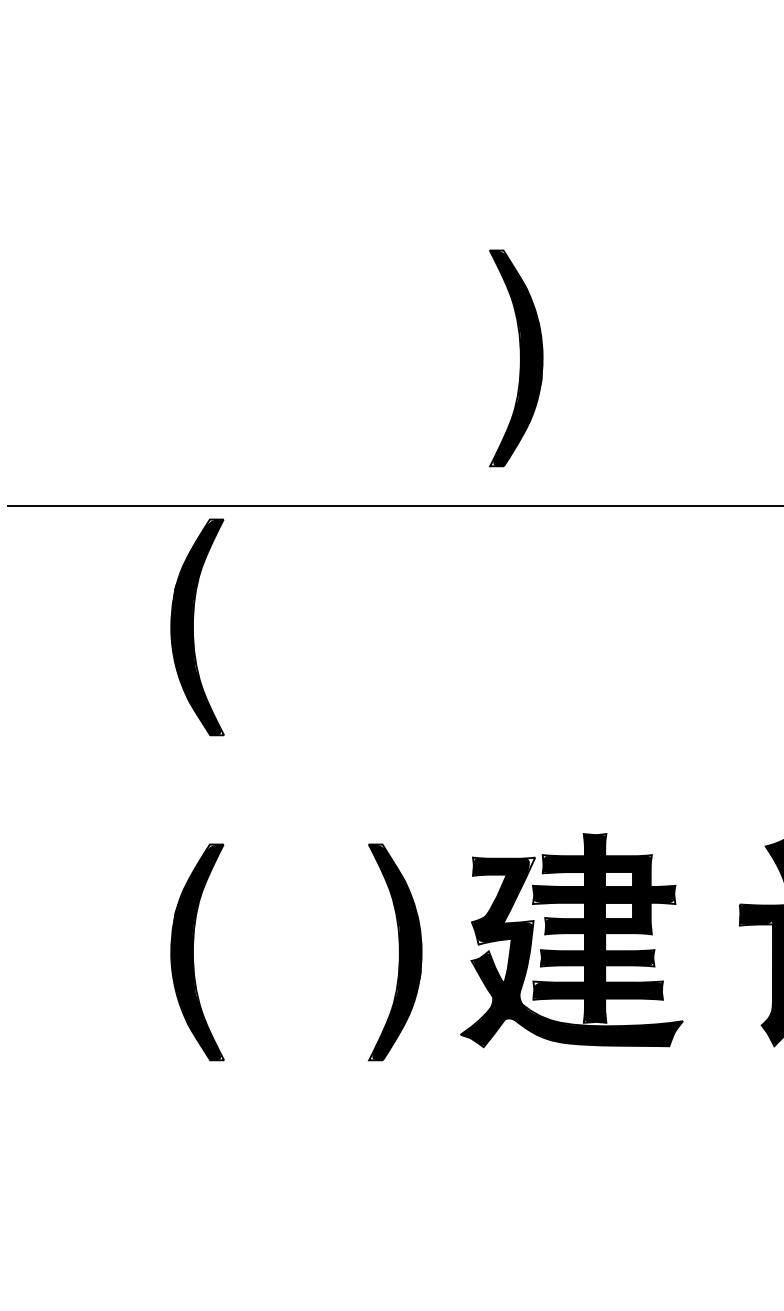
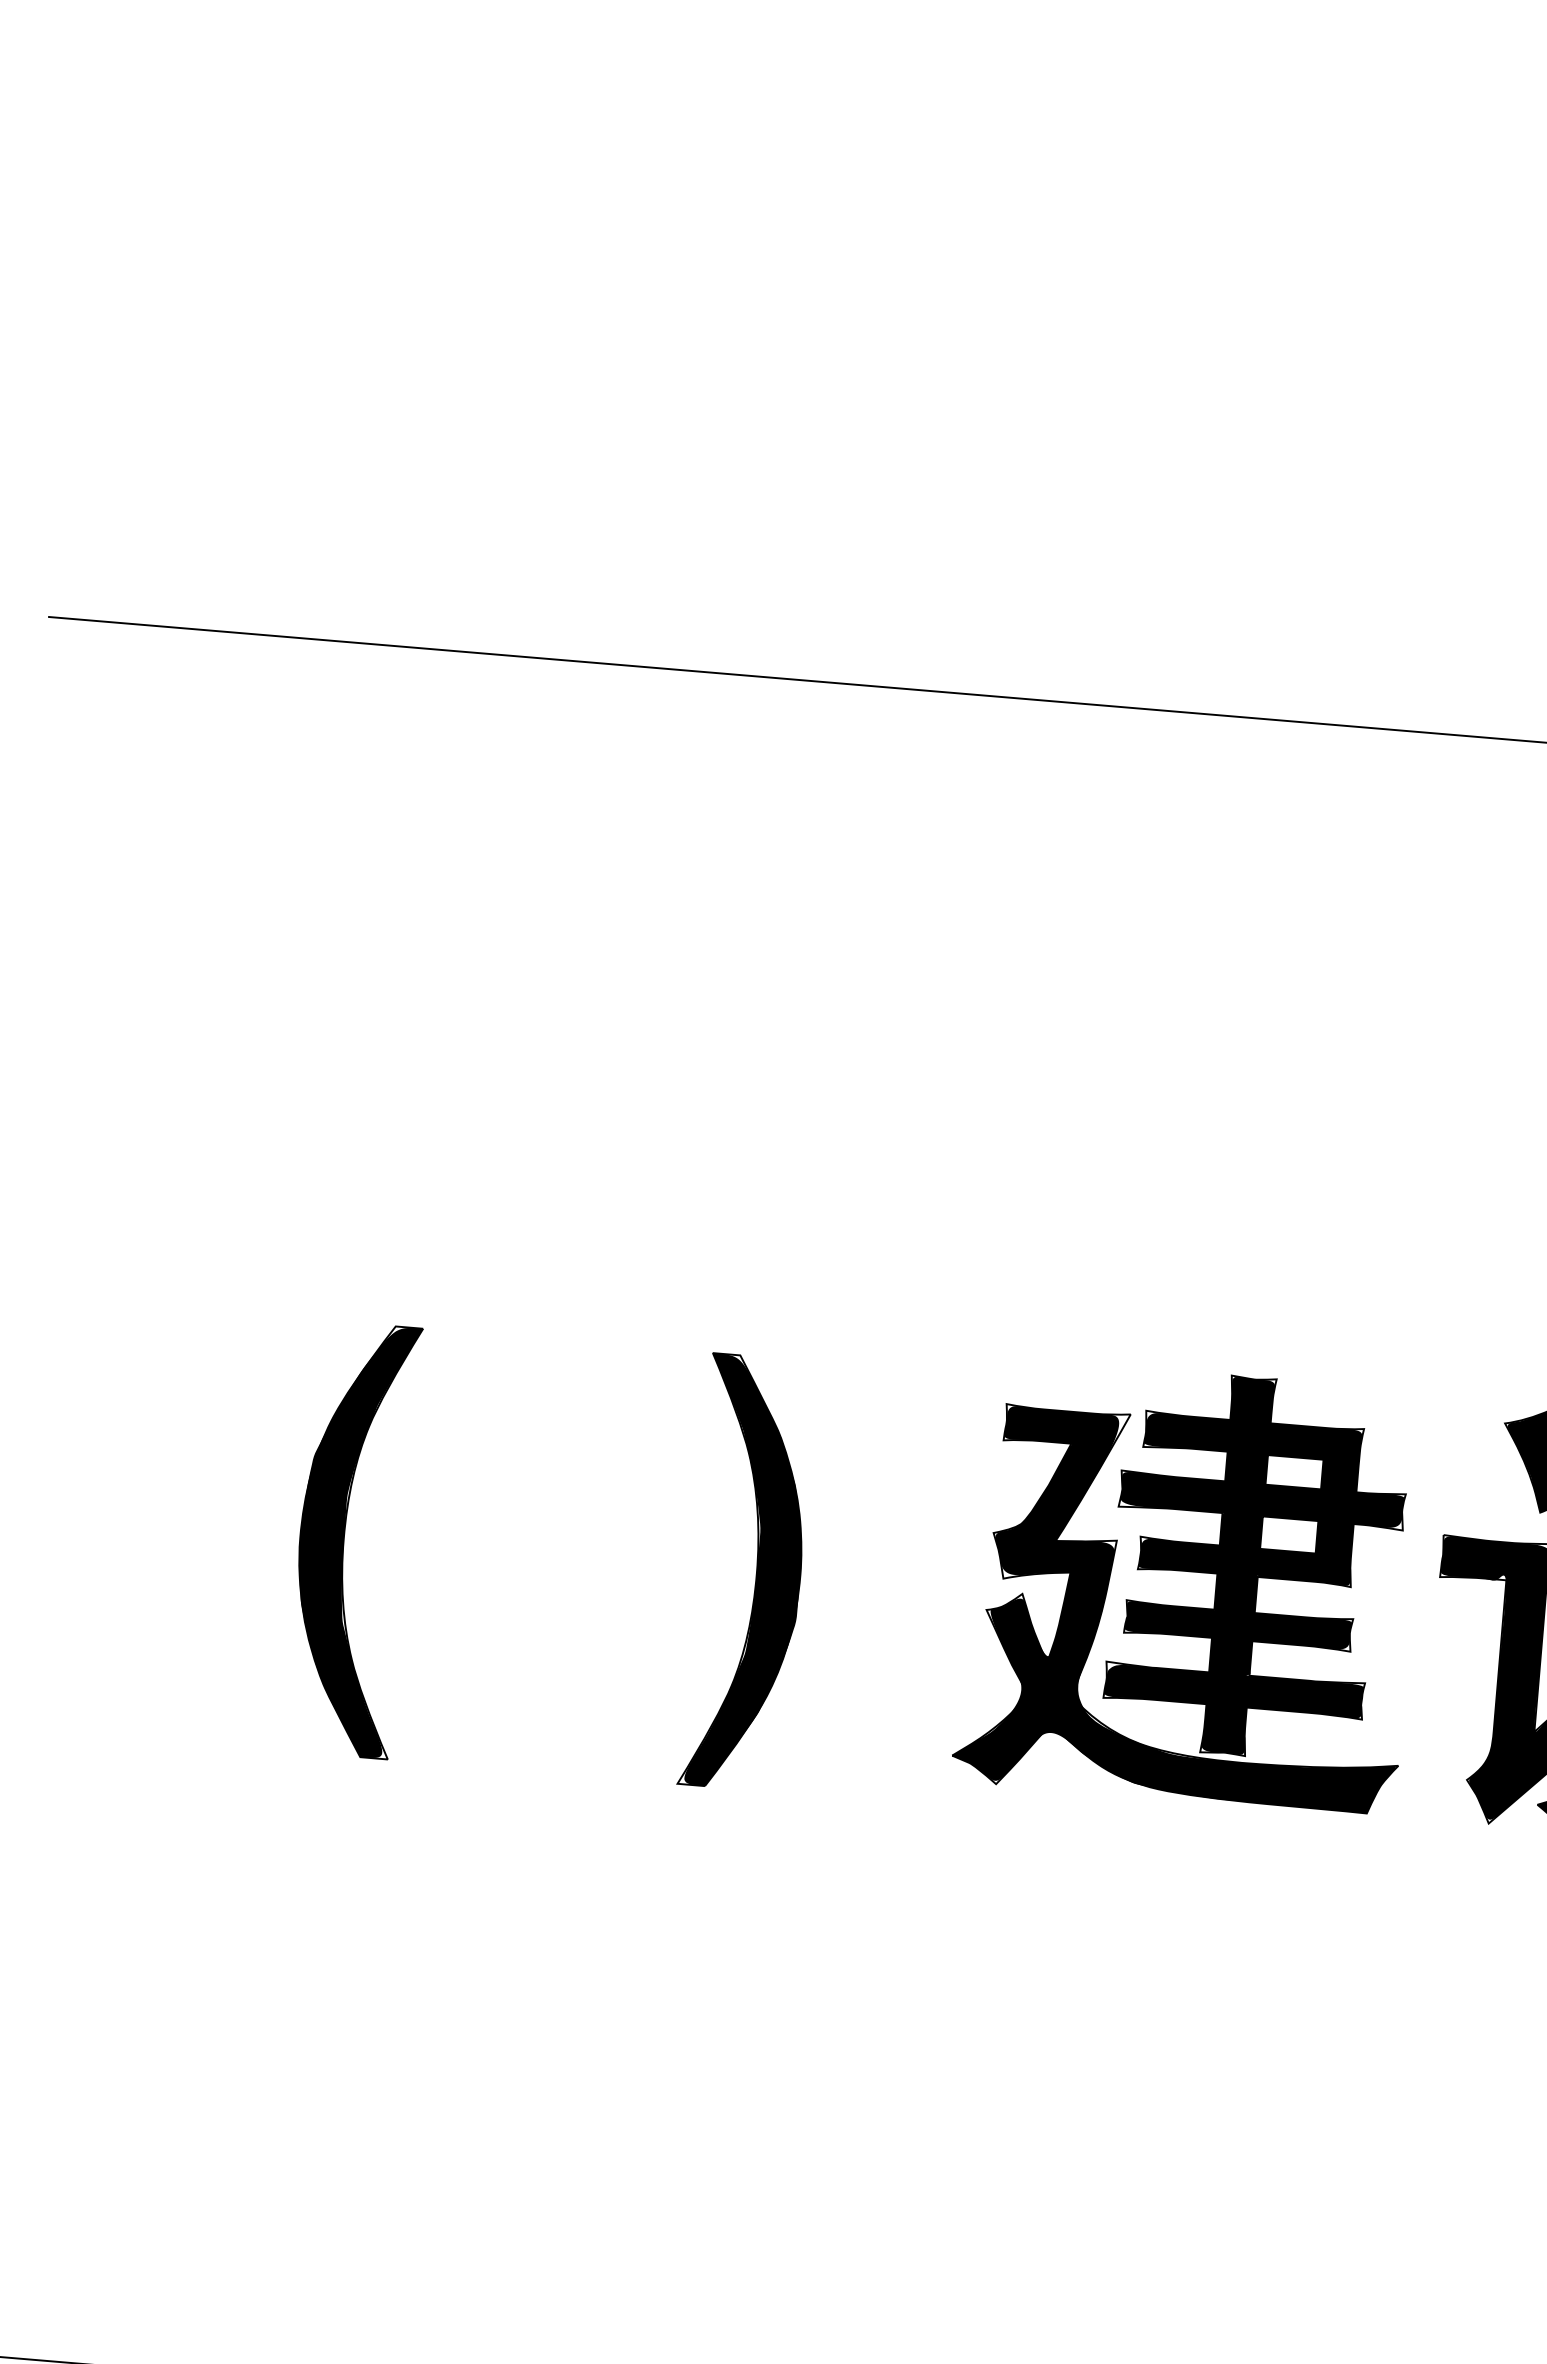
part: (516, 358) -> (1089, 407), removed
part: (197, 627) -> (407, 891), removed
part: (571, 933) -> (1190, 1572), moved

